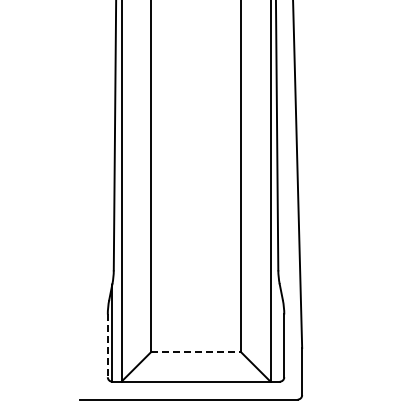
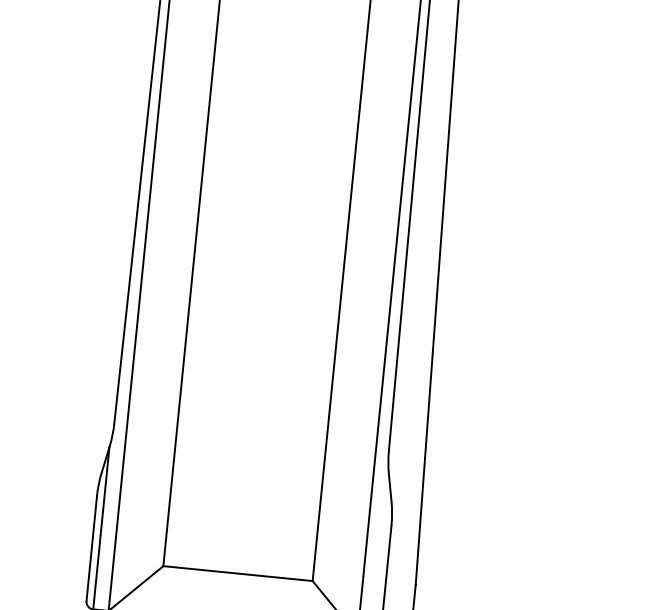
line: (107, 346) -> (91, 549), dashed -> solid
line: (196, 351) -> (238, 572), dashed -> solid

